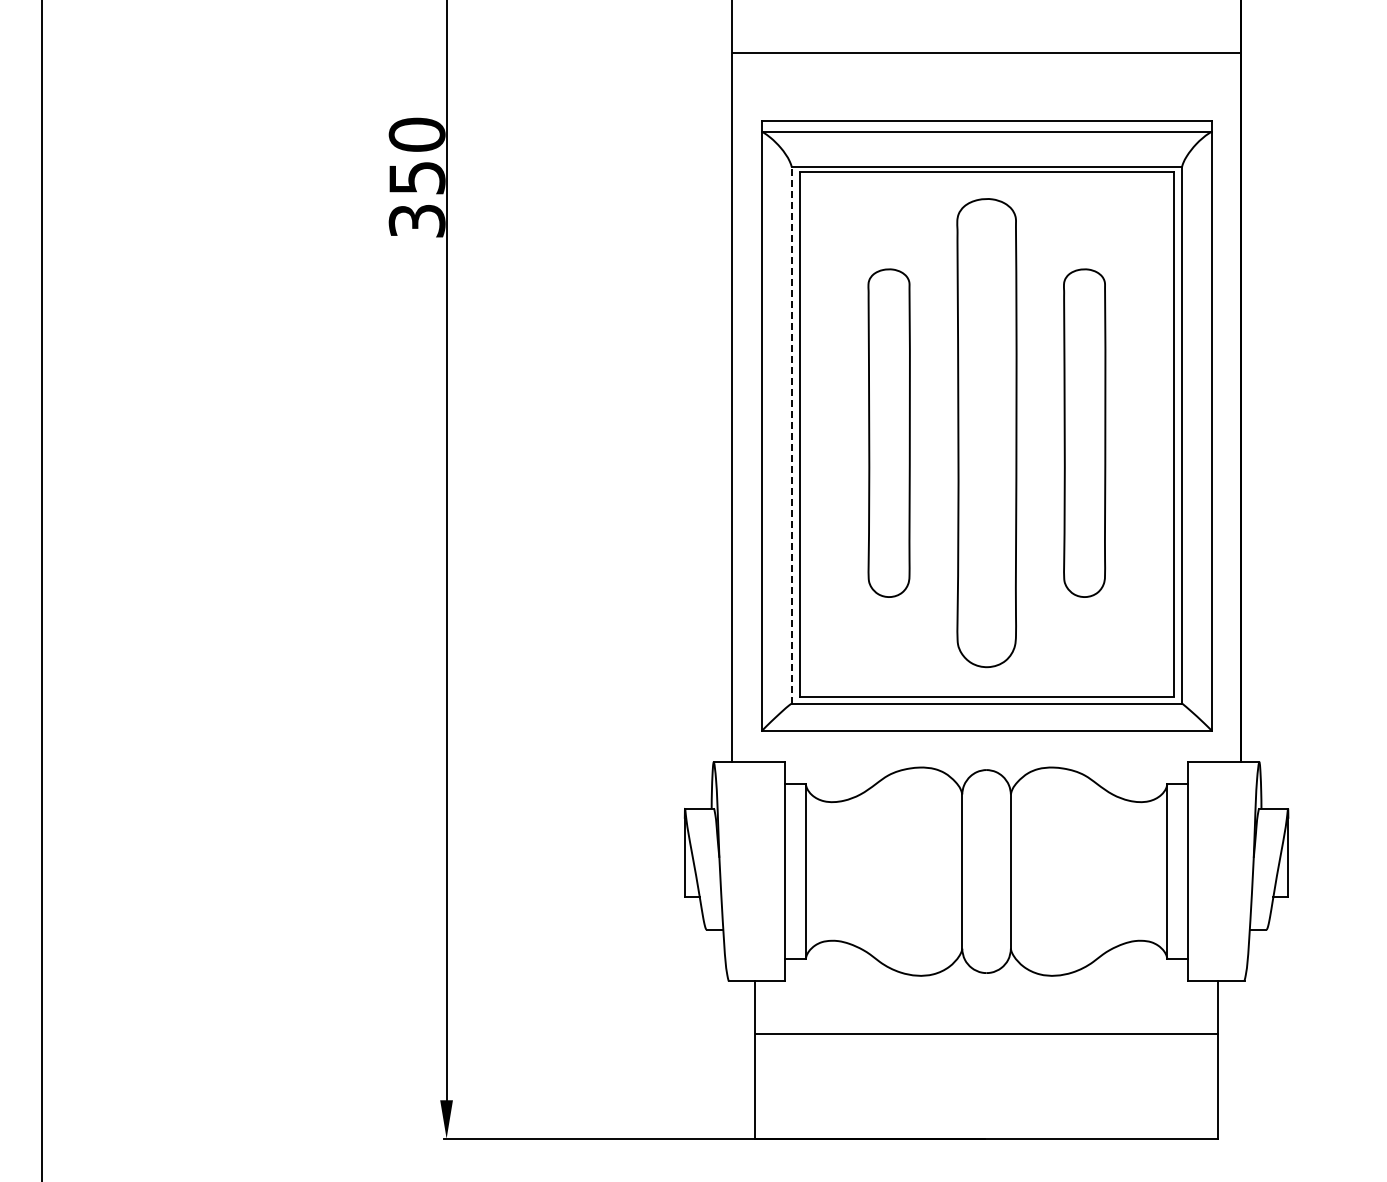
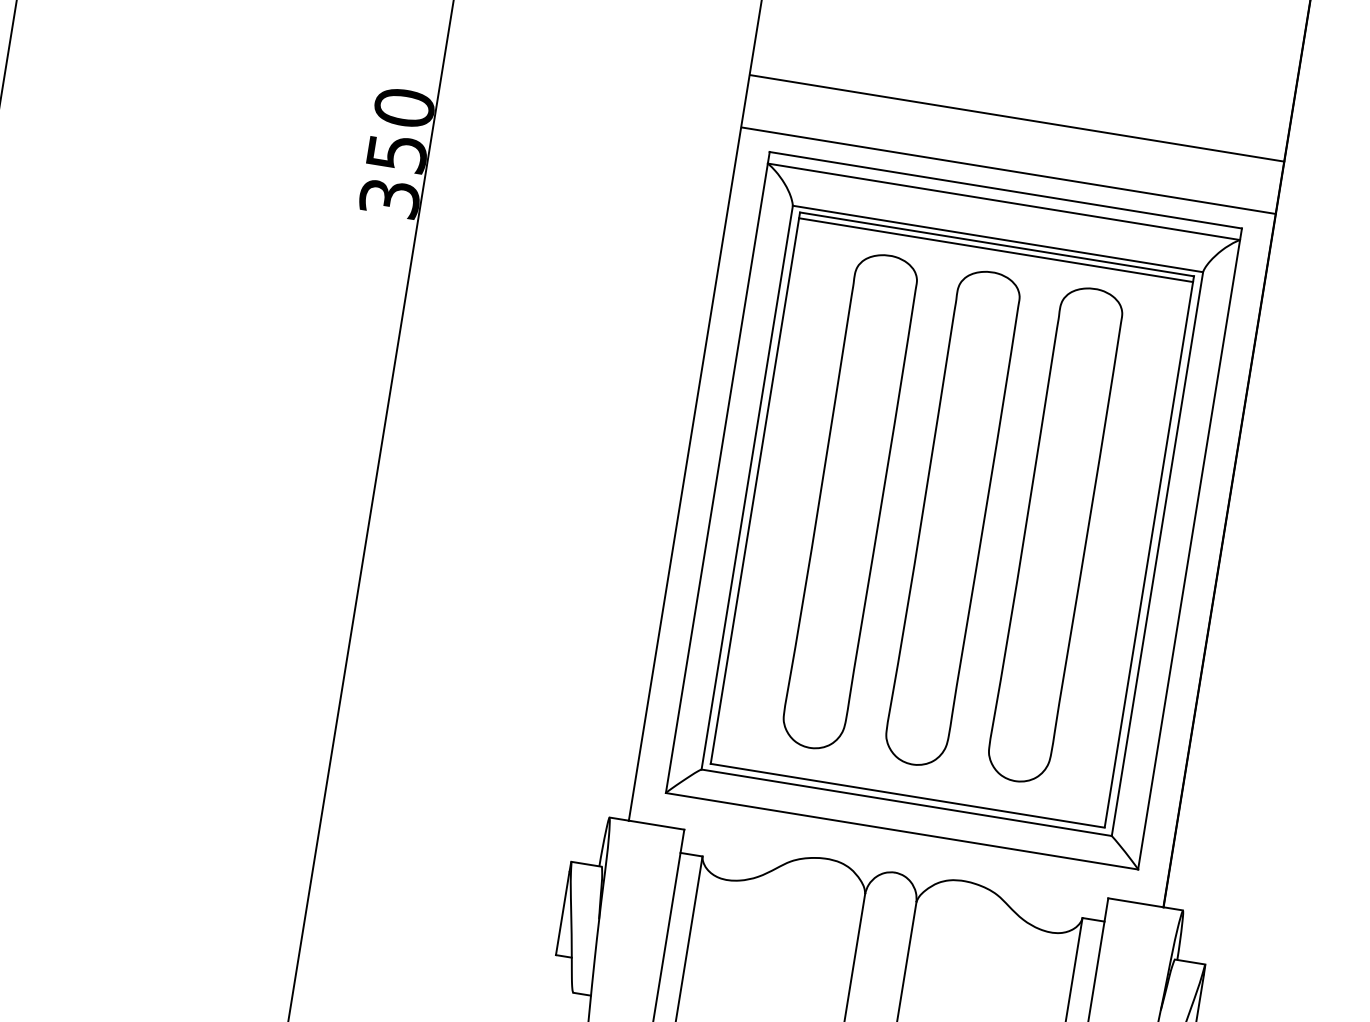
line: (986, 102) -> (1008, 170), added
line: (986, 177) -> (995, 249), added
part: (888, 433) -> (849, 502), size x1.43
part: (1084, 433) -> (1055, 535), size x1.43
line: (791, 434) -> (746, 486), dashed -> solid

